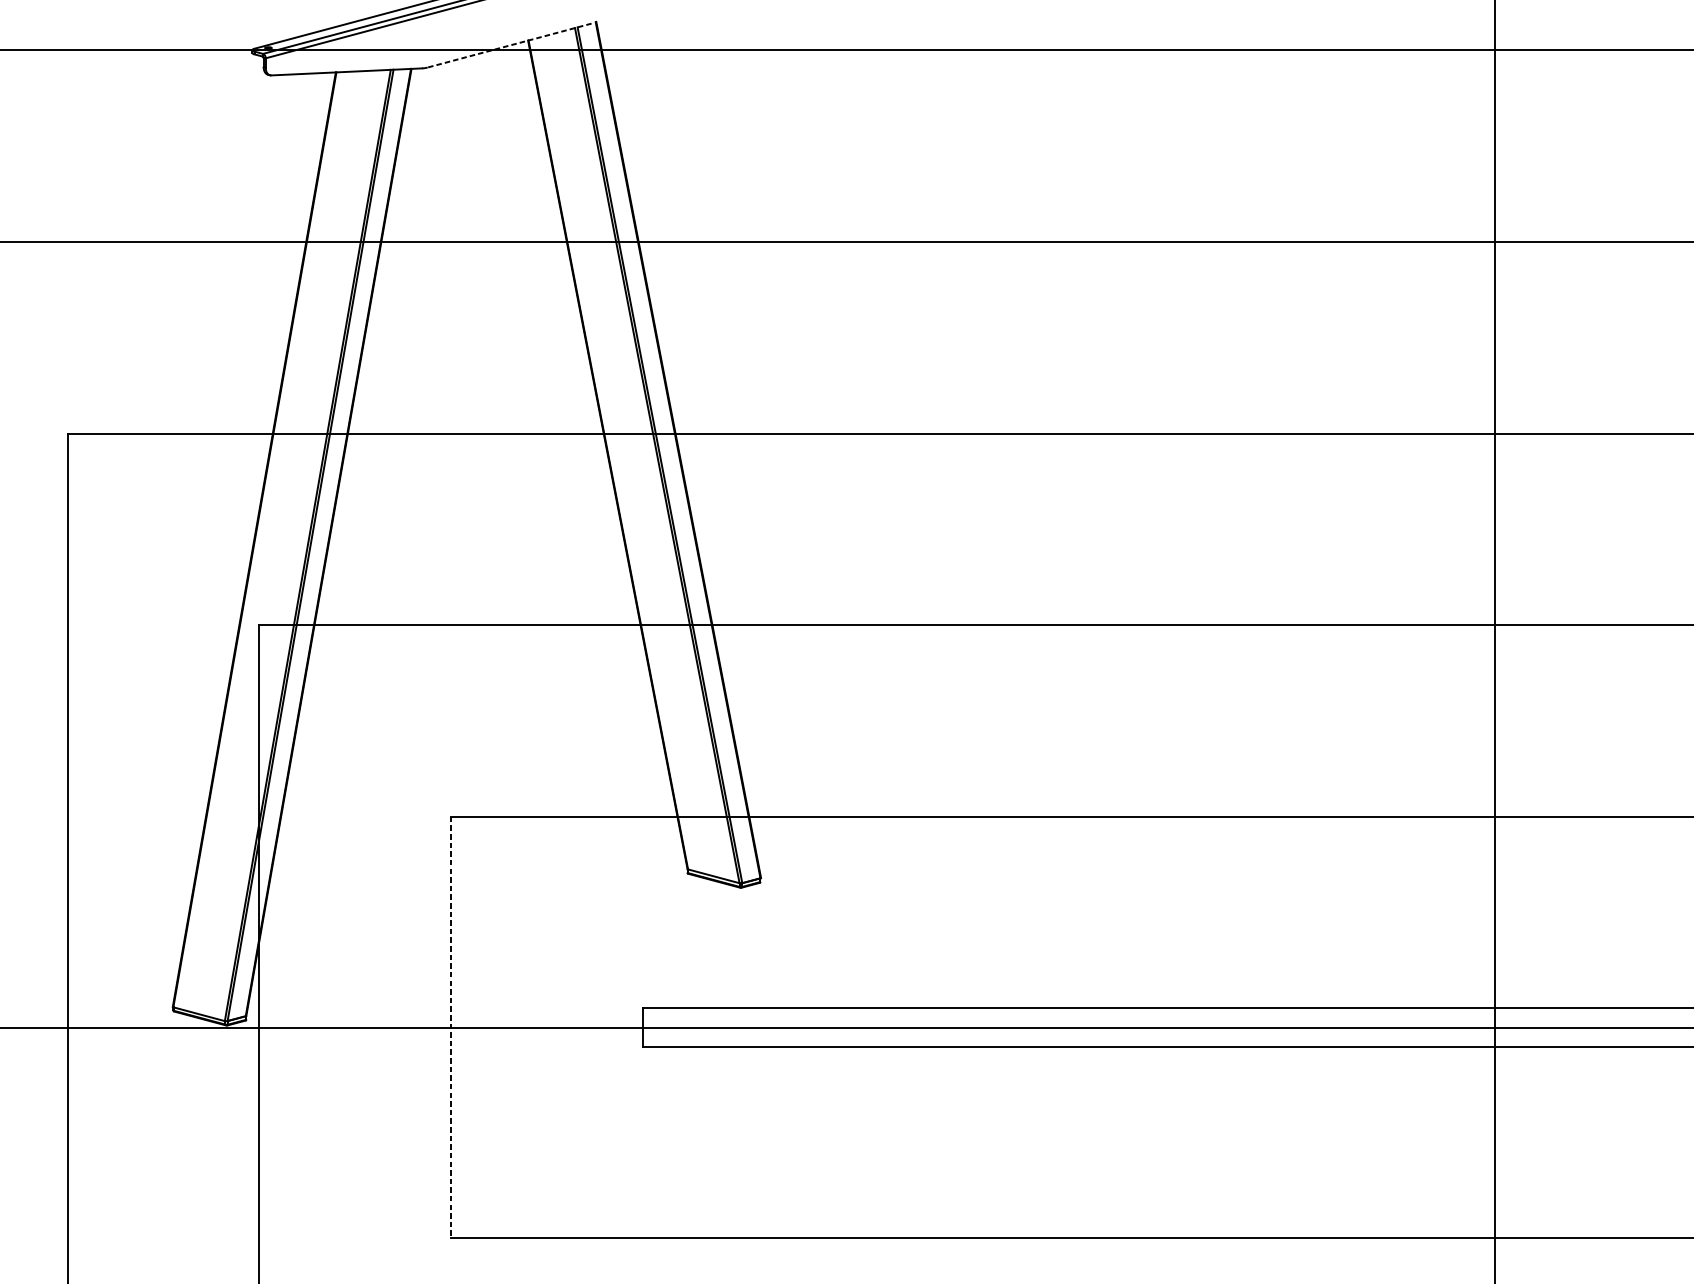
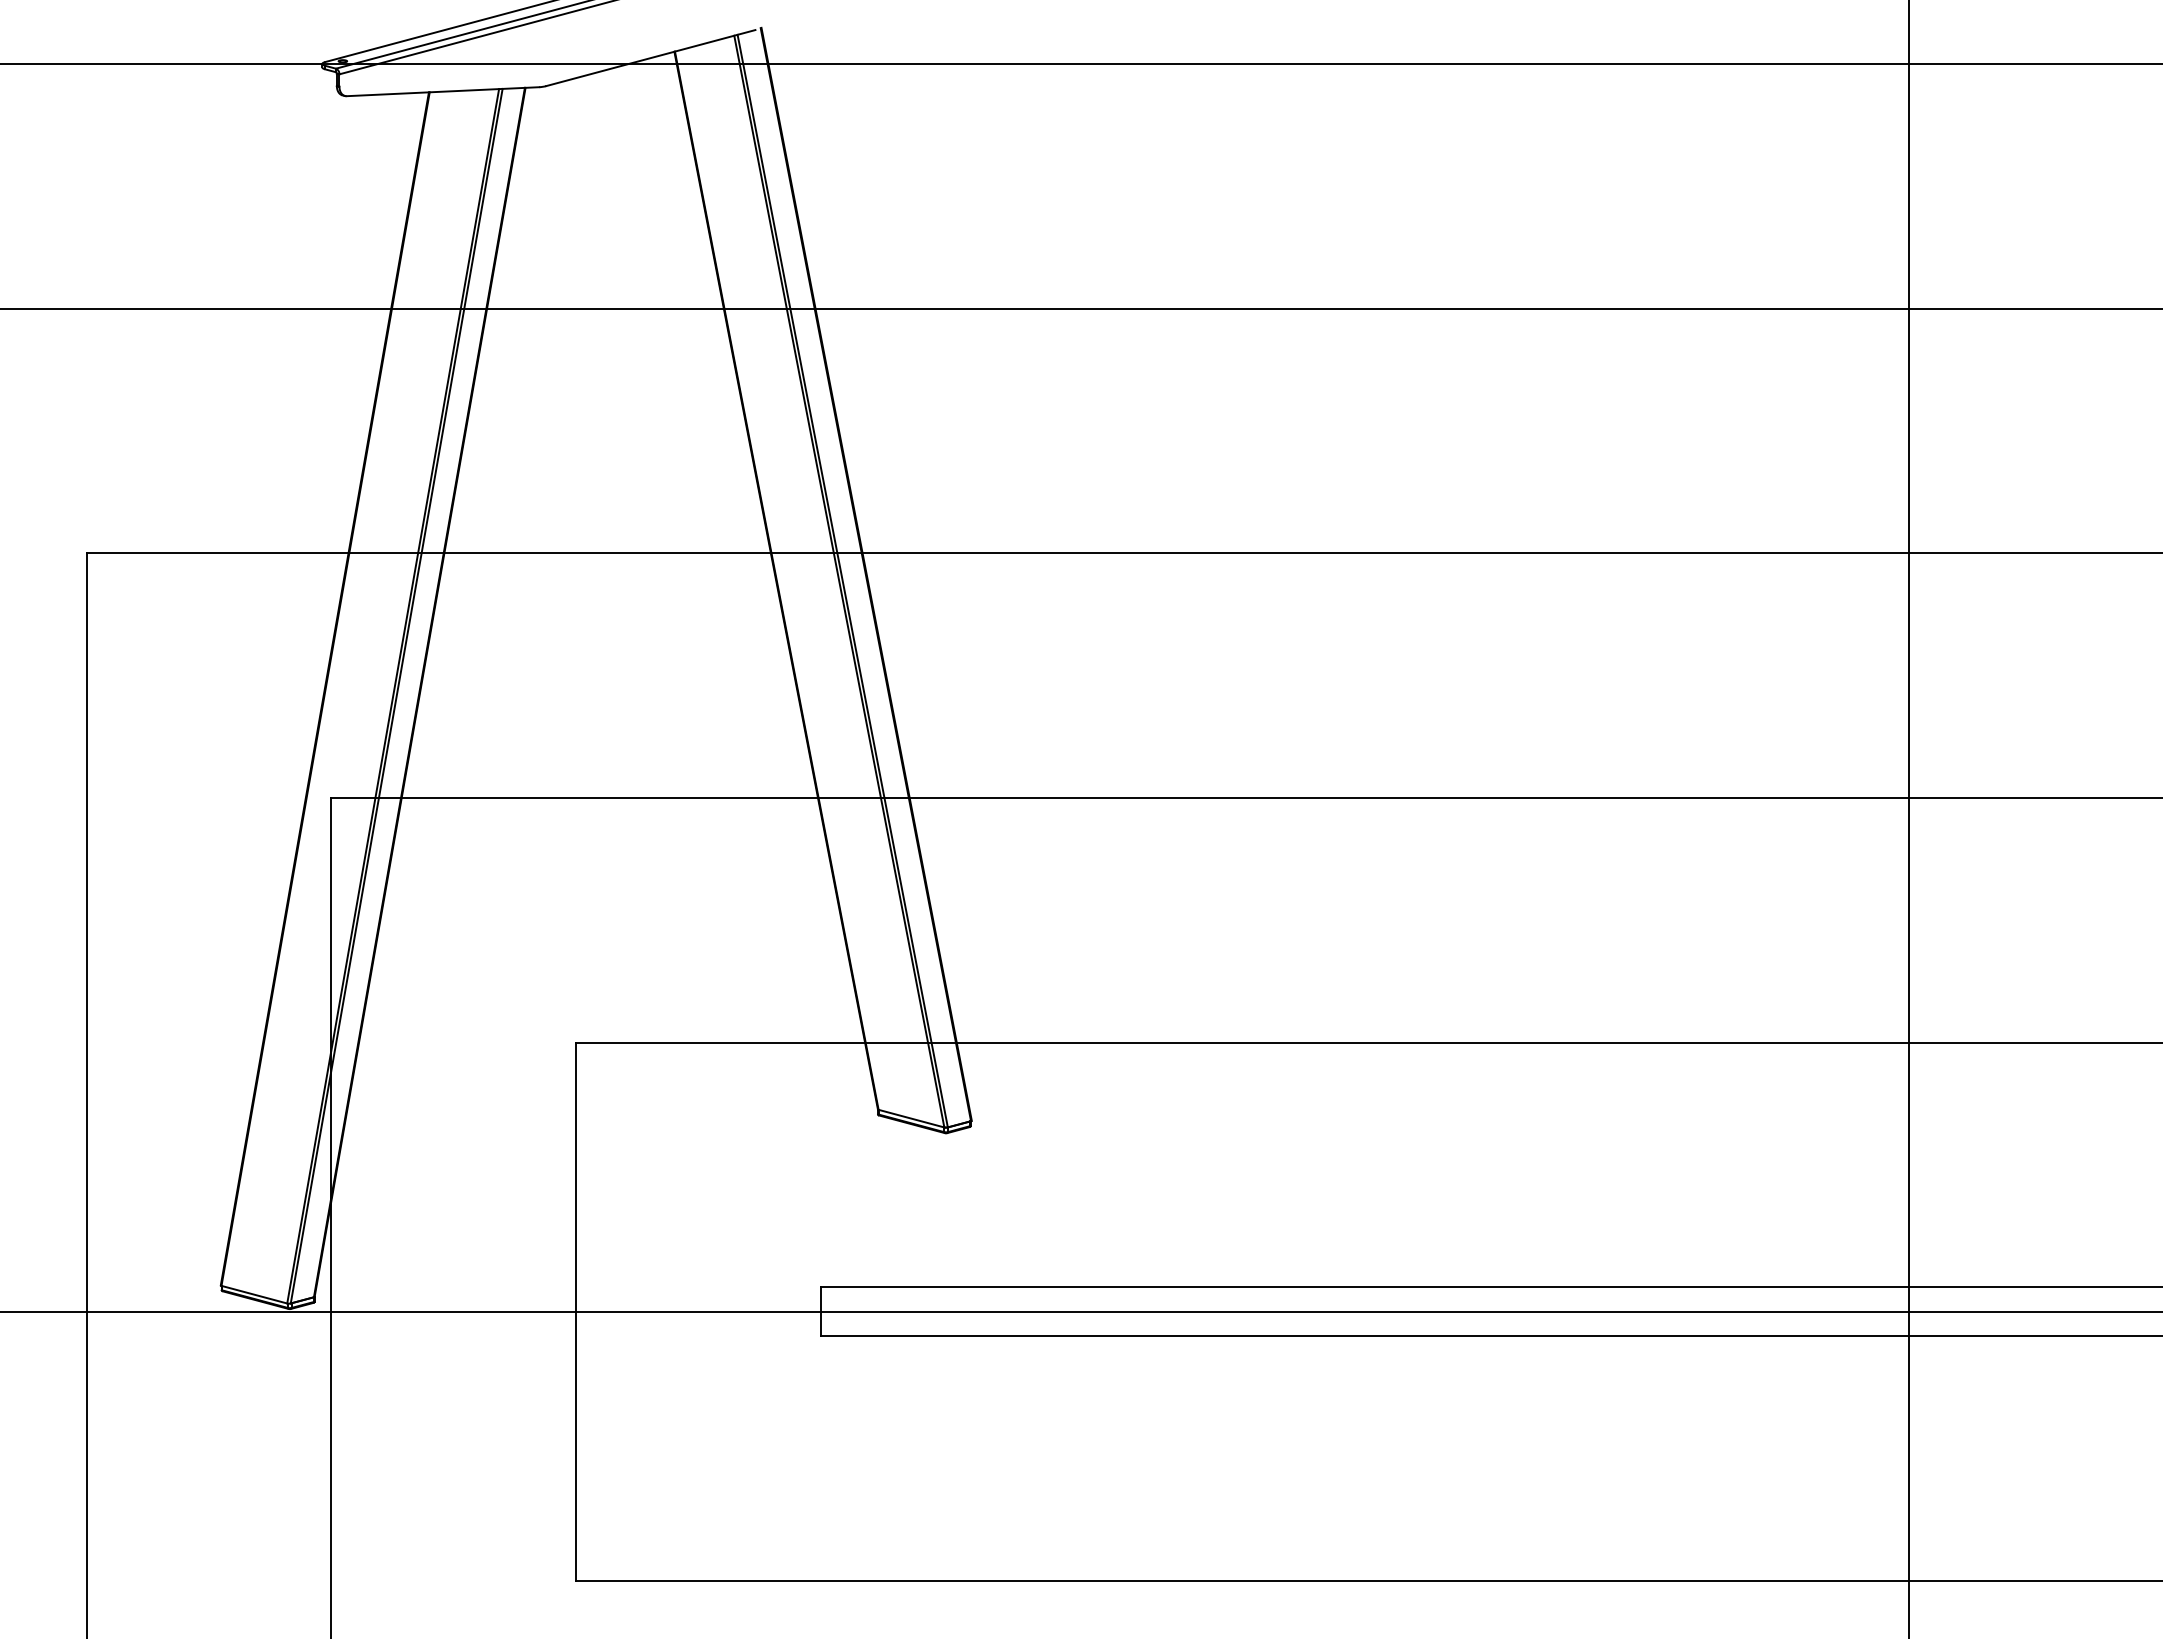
line: (509, 45) -> (650, 58), dashed -> solid
line: (451, 1028) -> (576, 1312), dashed -> solid

